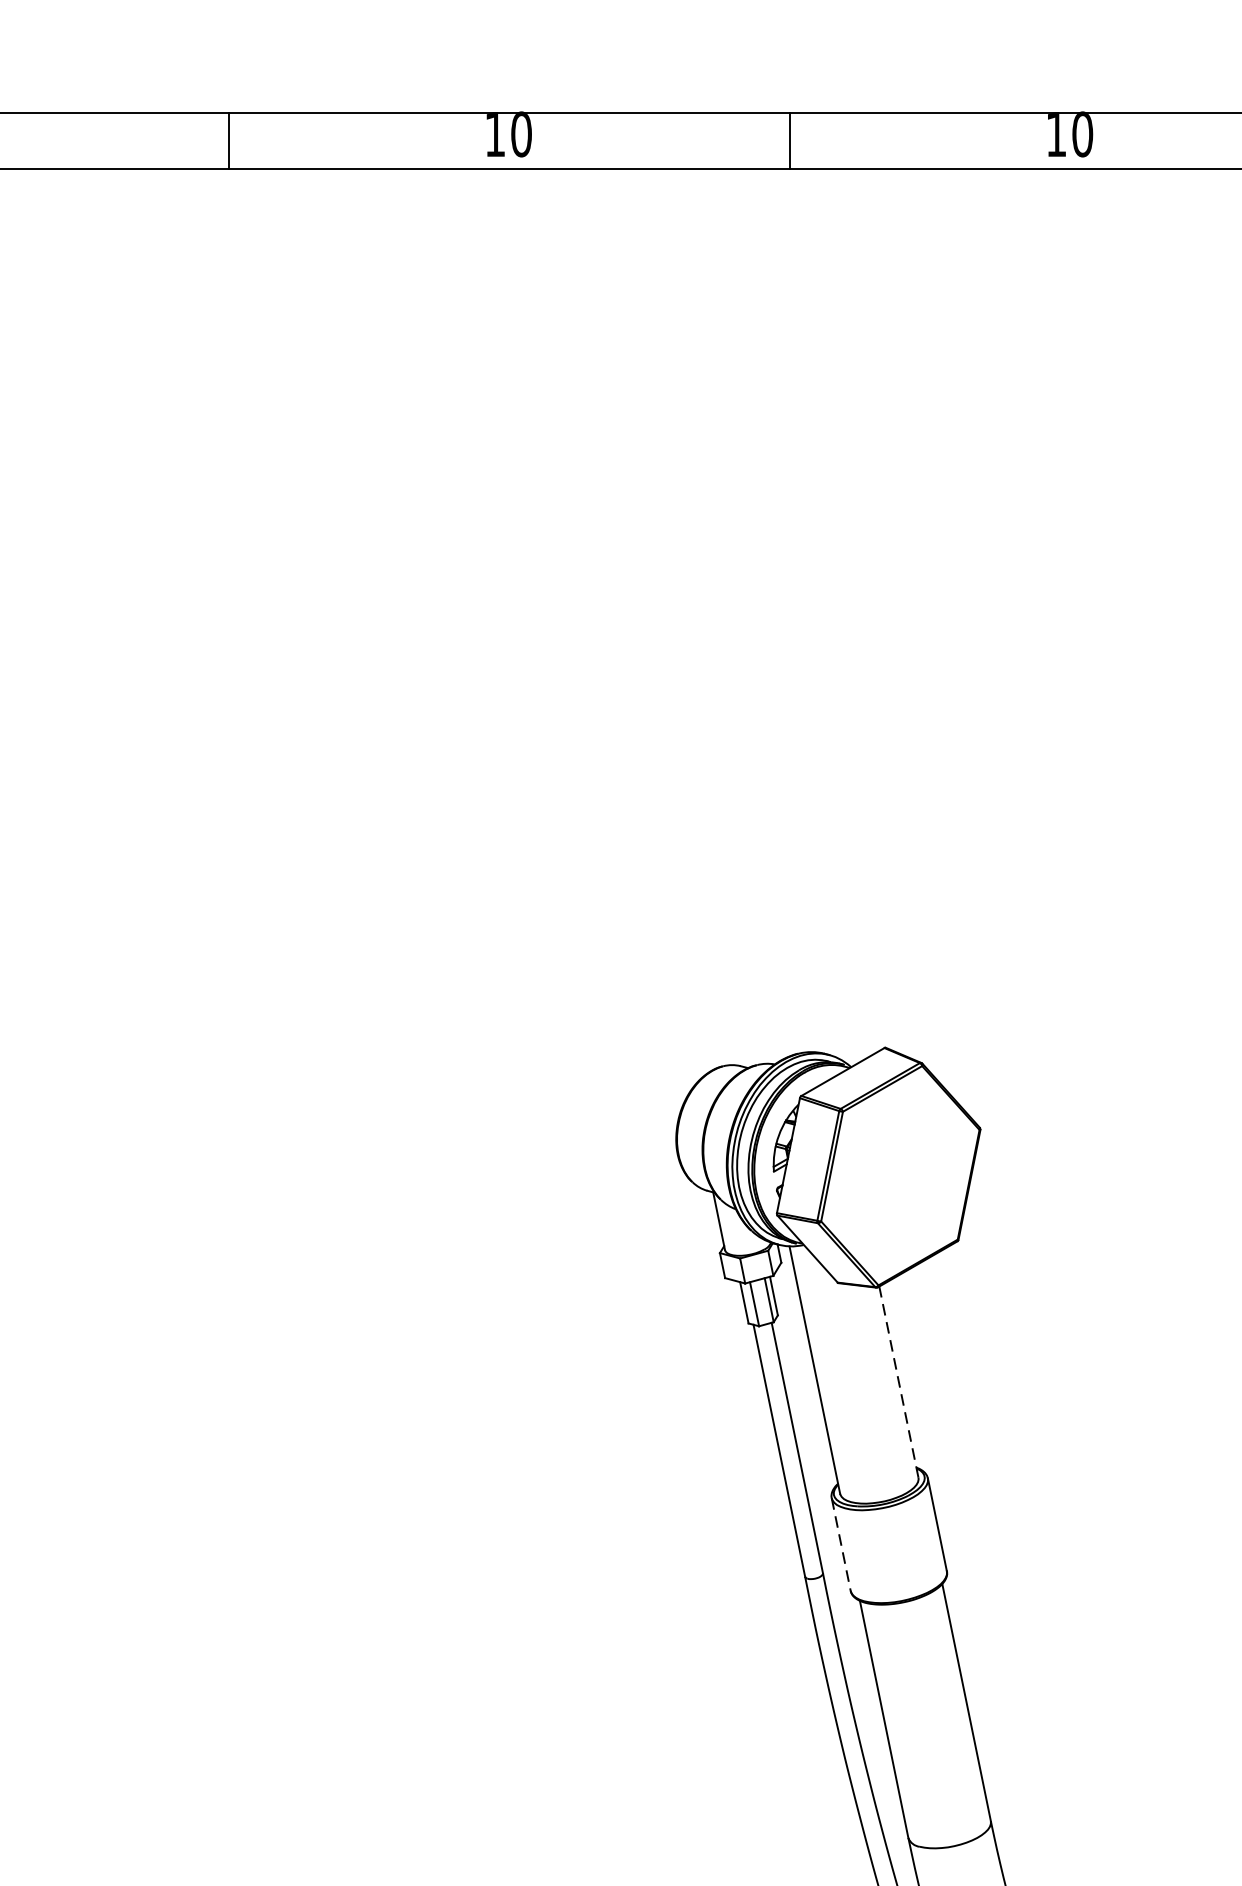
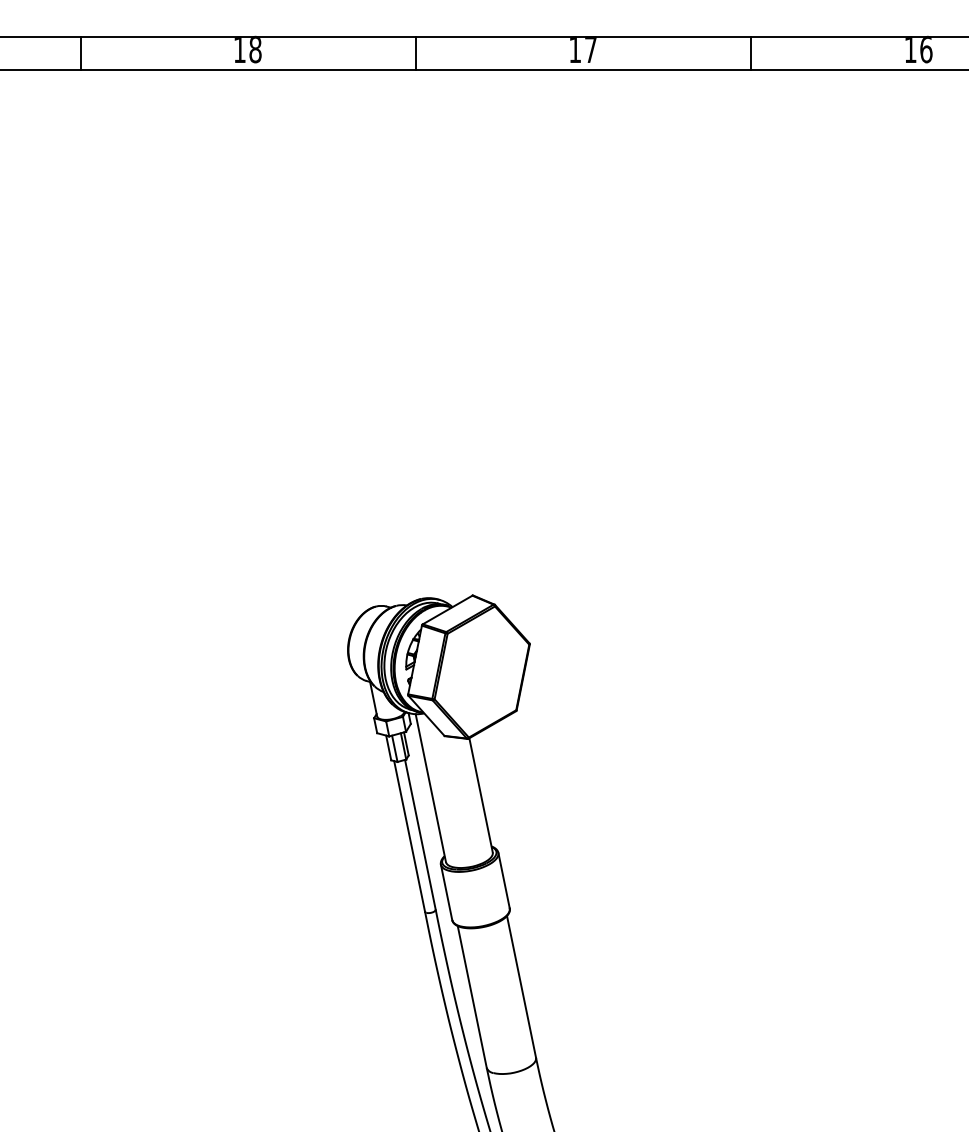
text: (1081, 134) -> (590, 49), 10 -> 17
text: (521, 135) -> (255, 50), 10 -> 18
line: (897, 1380) -> (480, 794), dashed -> solid
line: (841, 1544) -> (446, 892), dashed -> solid

